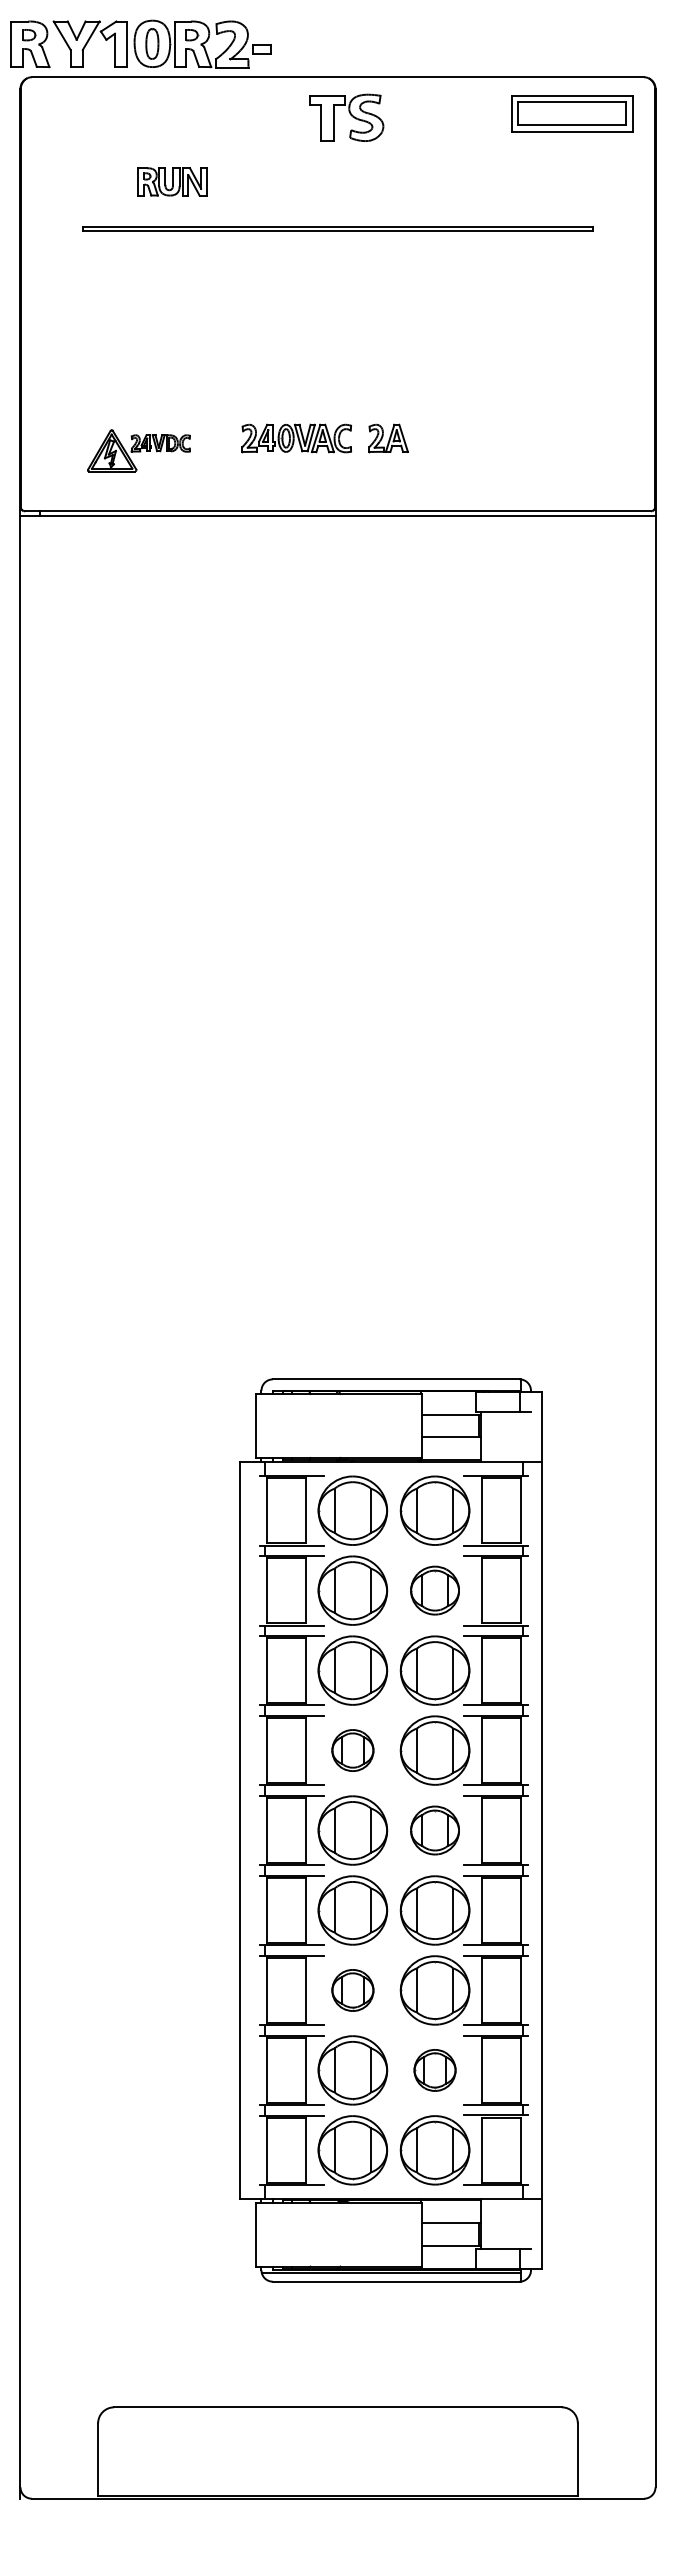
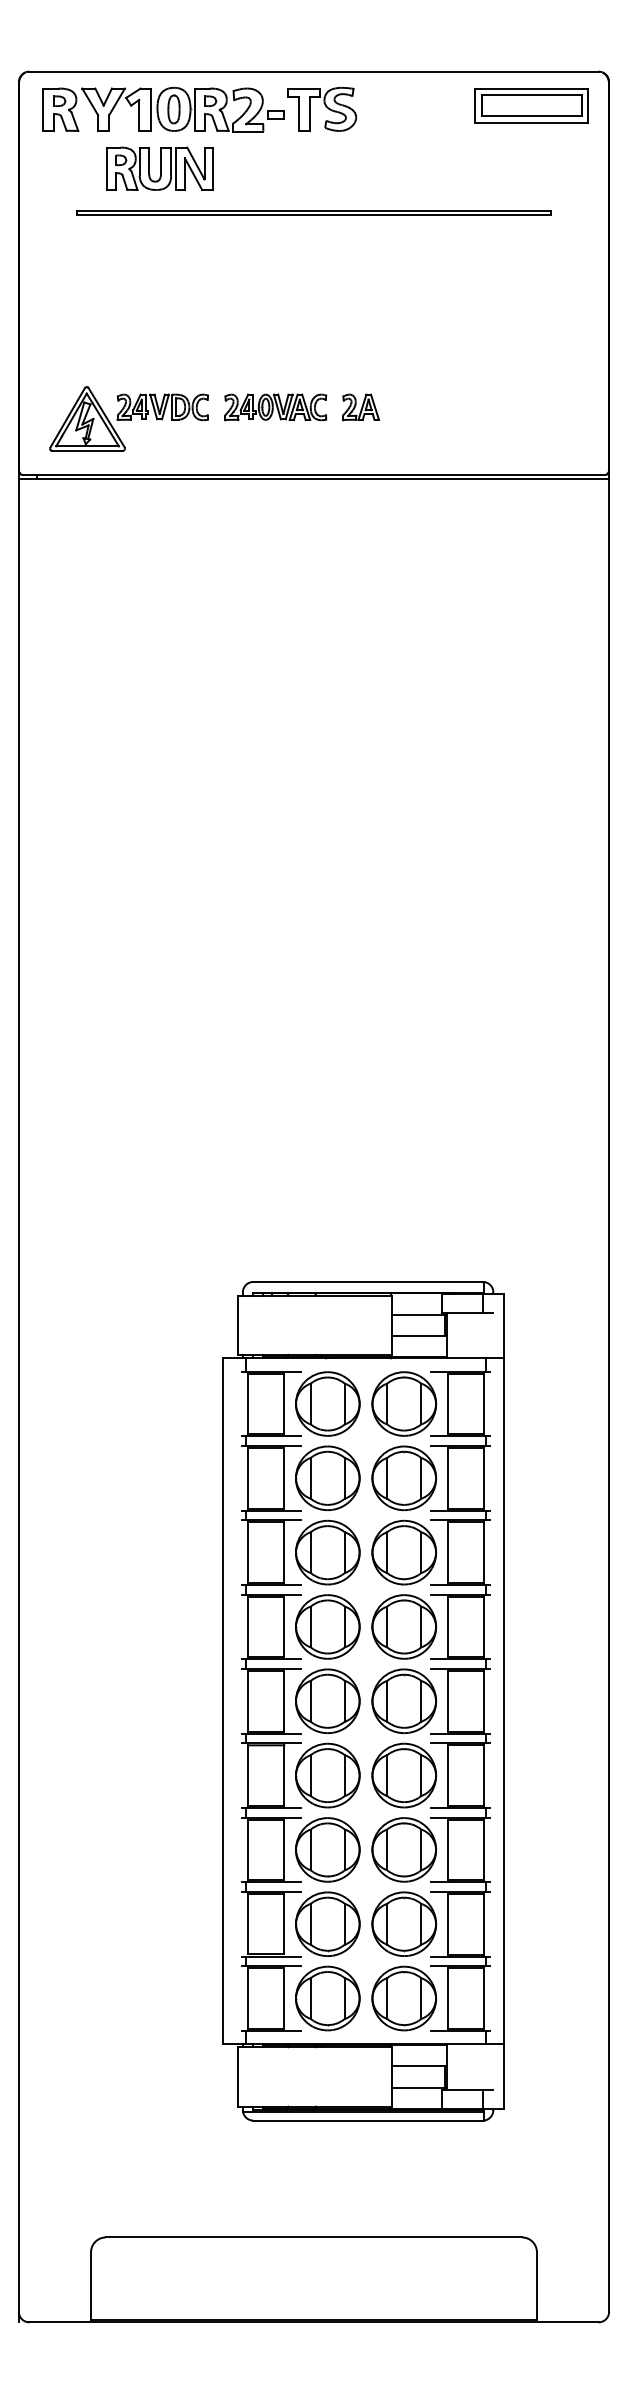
part: (140, 43) -> (162, 109), moved
part: (172, 181) -> (160, 168), size x1.67
part: (138, 450) -> (128, 418), size x1.67
part: (434, 1590) -> (403, 1478), size x1.43
part: (352, 1750) -> (327, 1626), size x1.67
part: (434, 1830) -> (403, 1701), size x1.43
part: (352, 1990) -> (327, 1849), size x1.67
part: (434, 2070) -> (403, 1924), size x1.67

